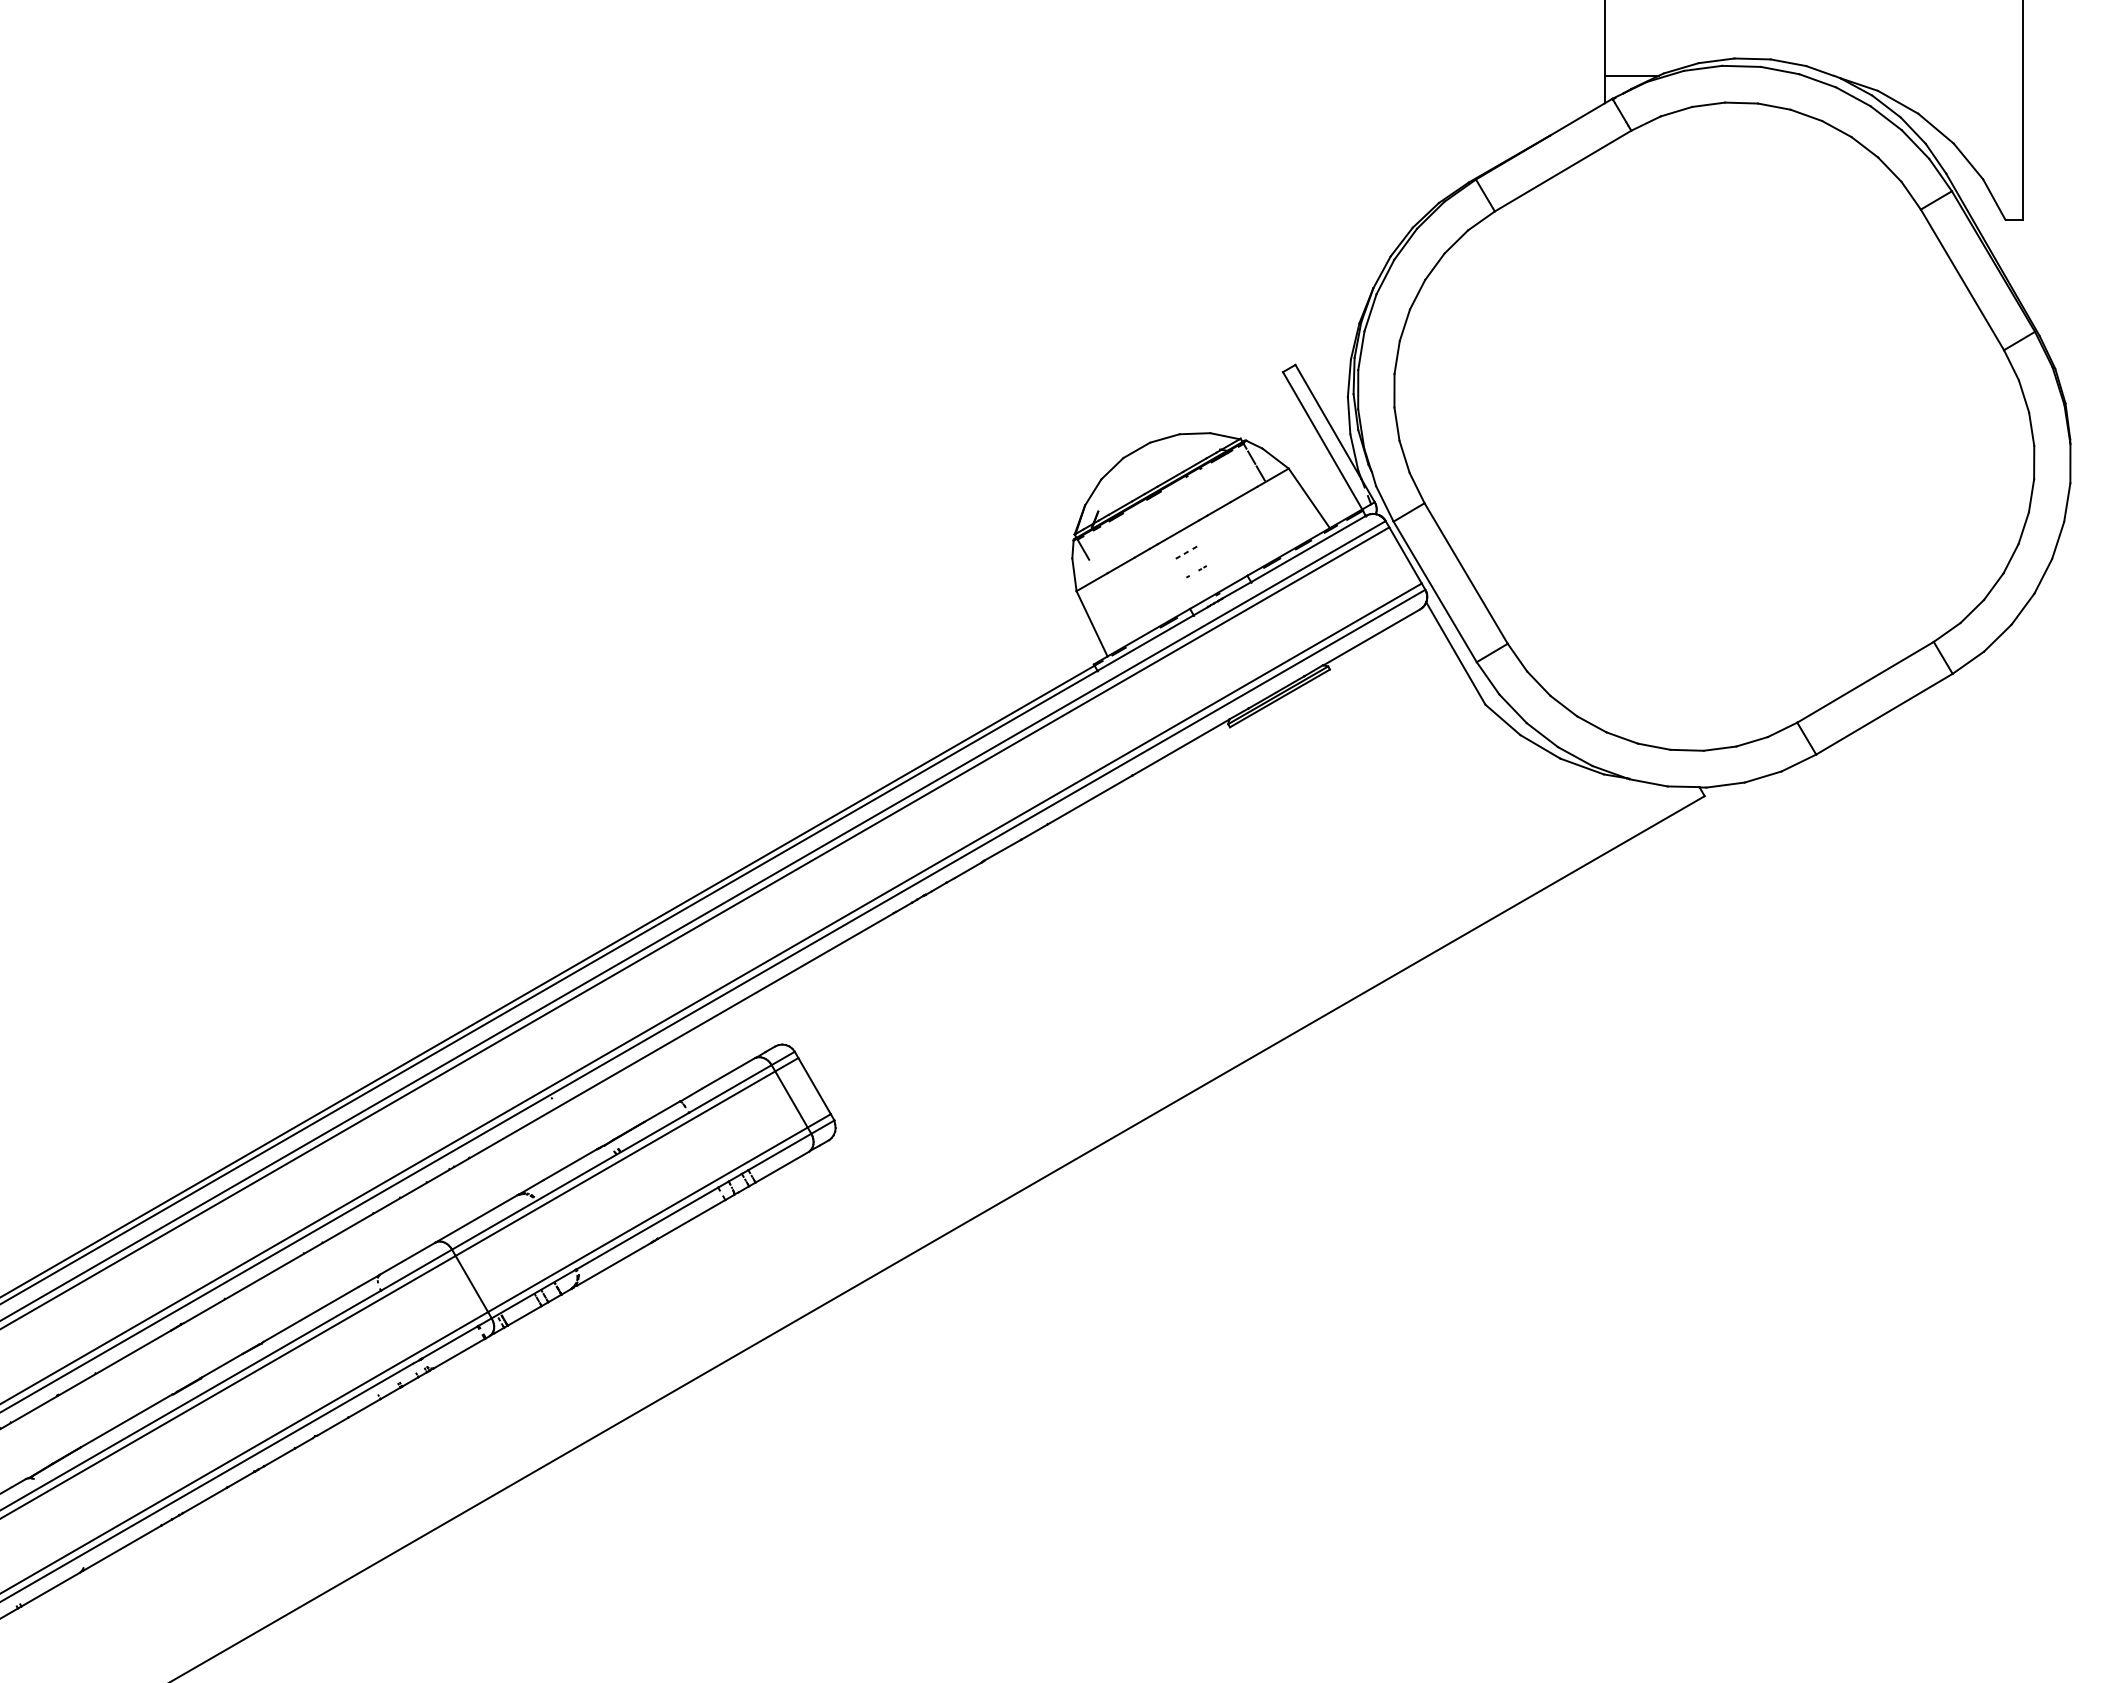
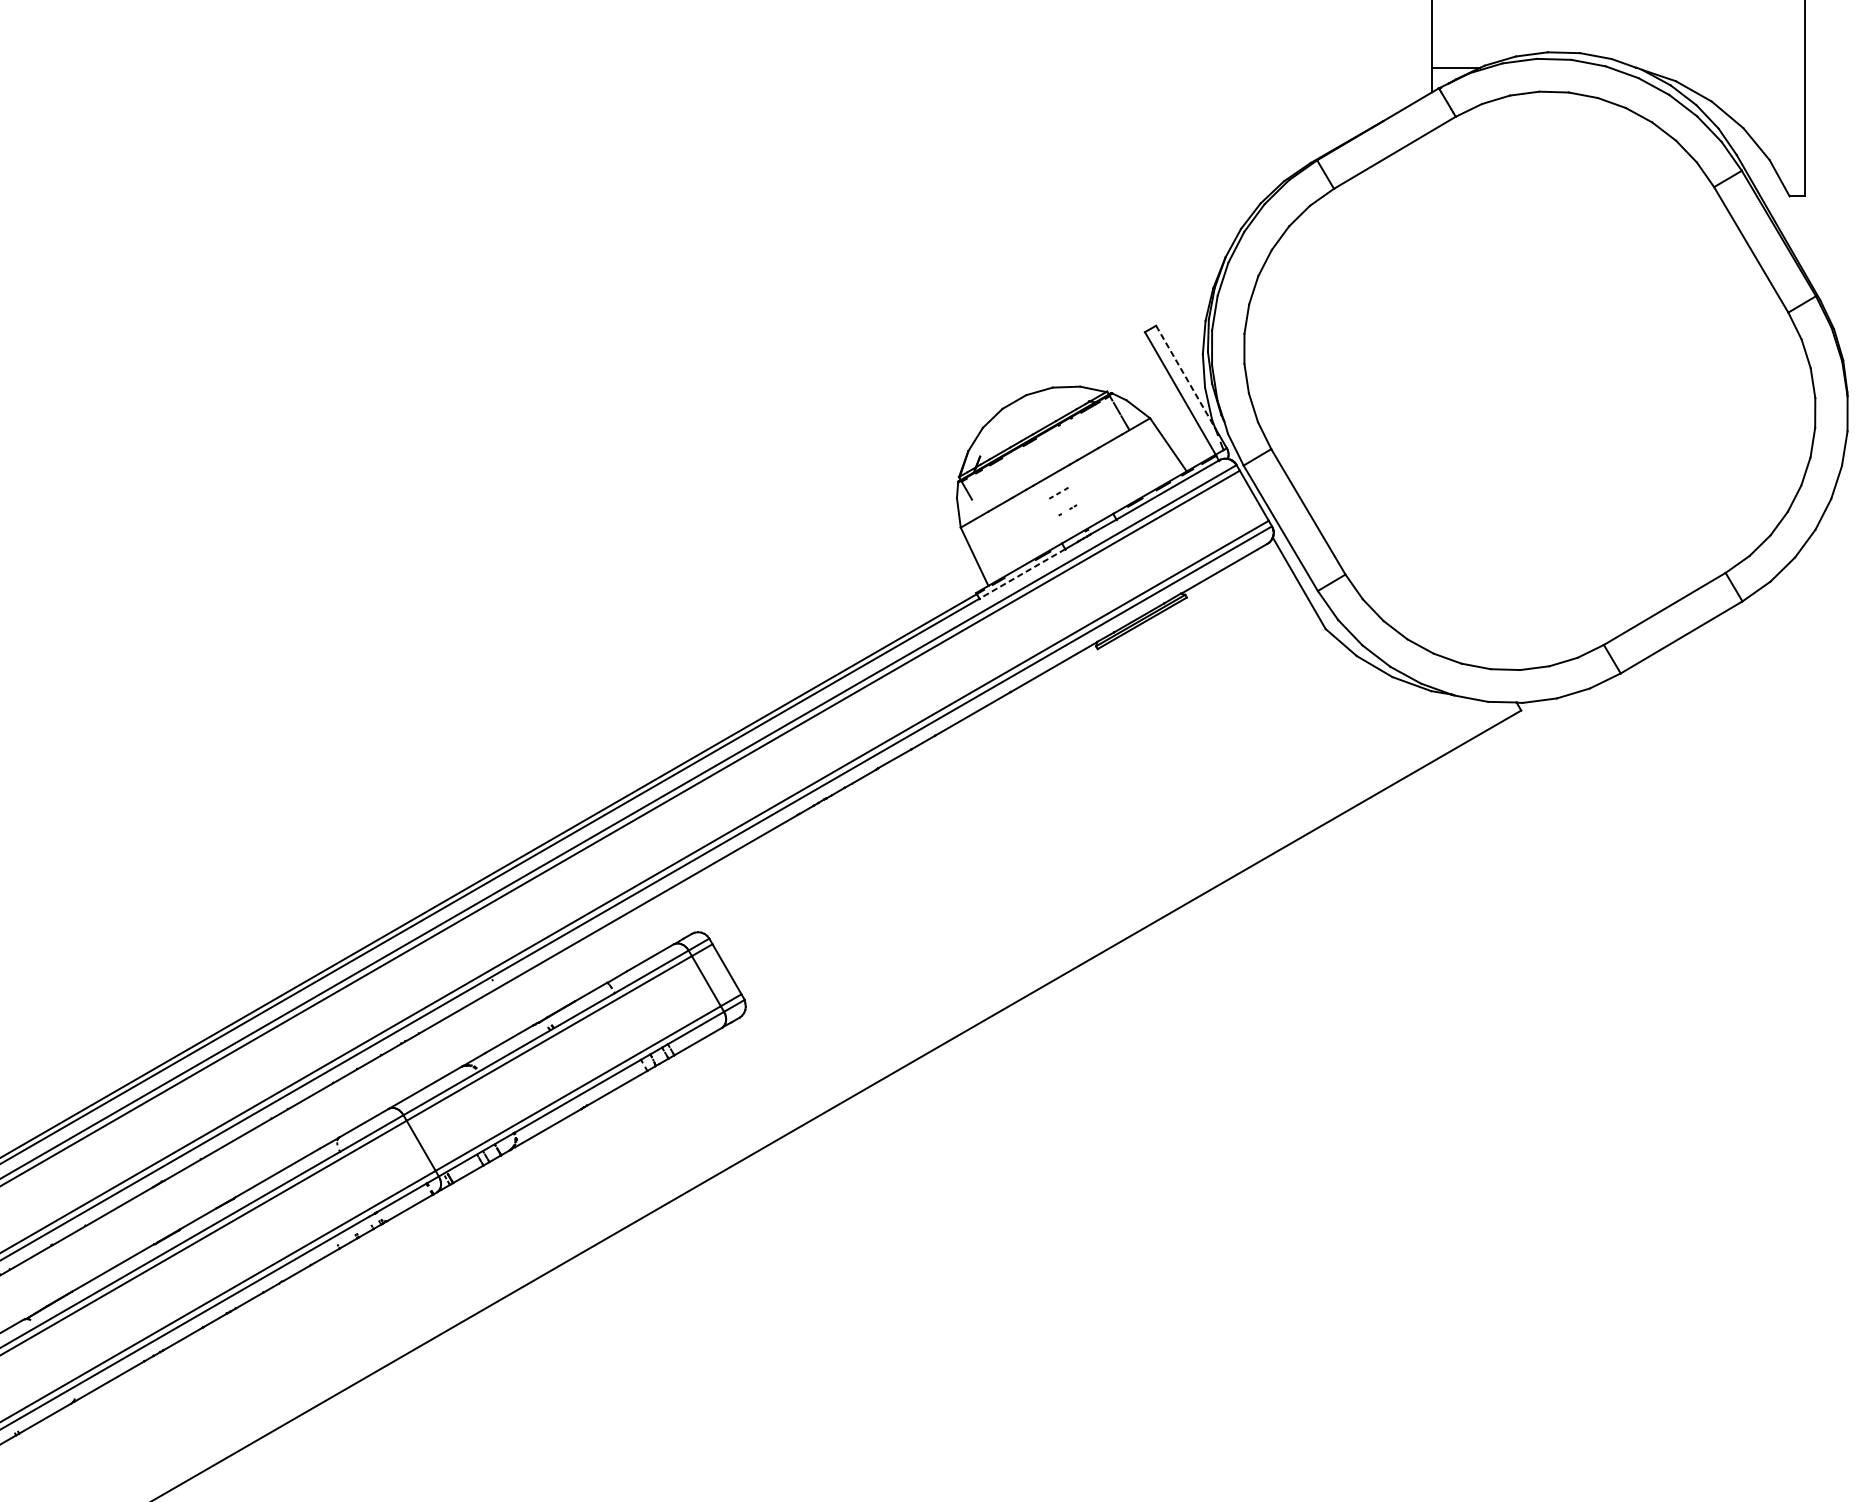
line: (1328, 422) -> (1185, 377), solid -> dashed
line: (1145, 643) -> (1022, 574), solid -> dashed

